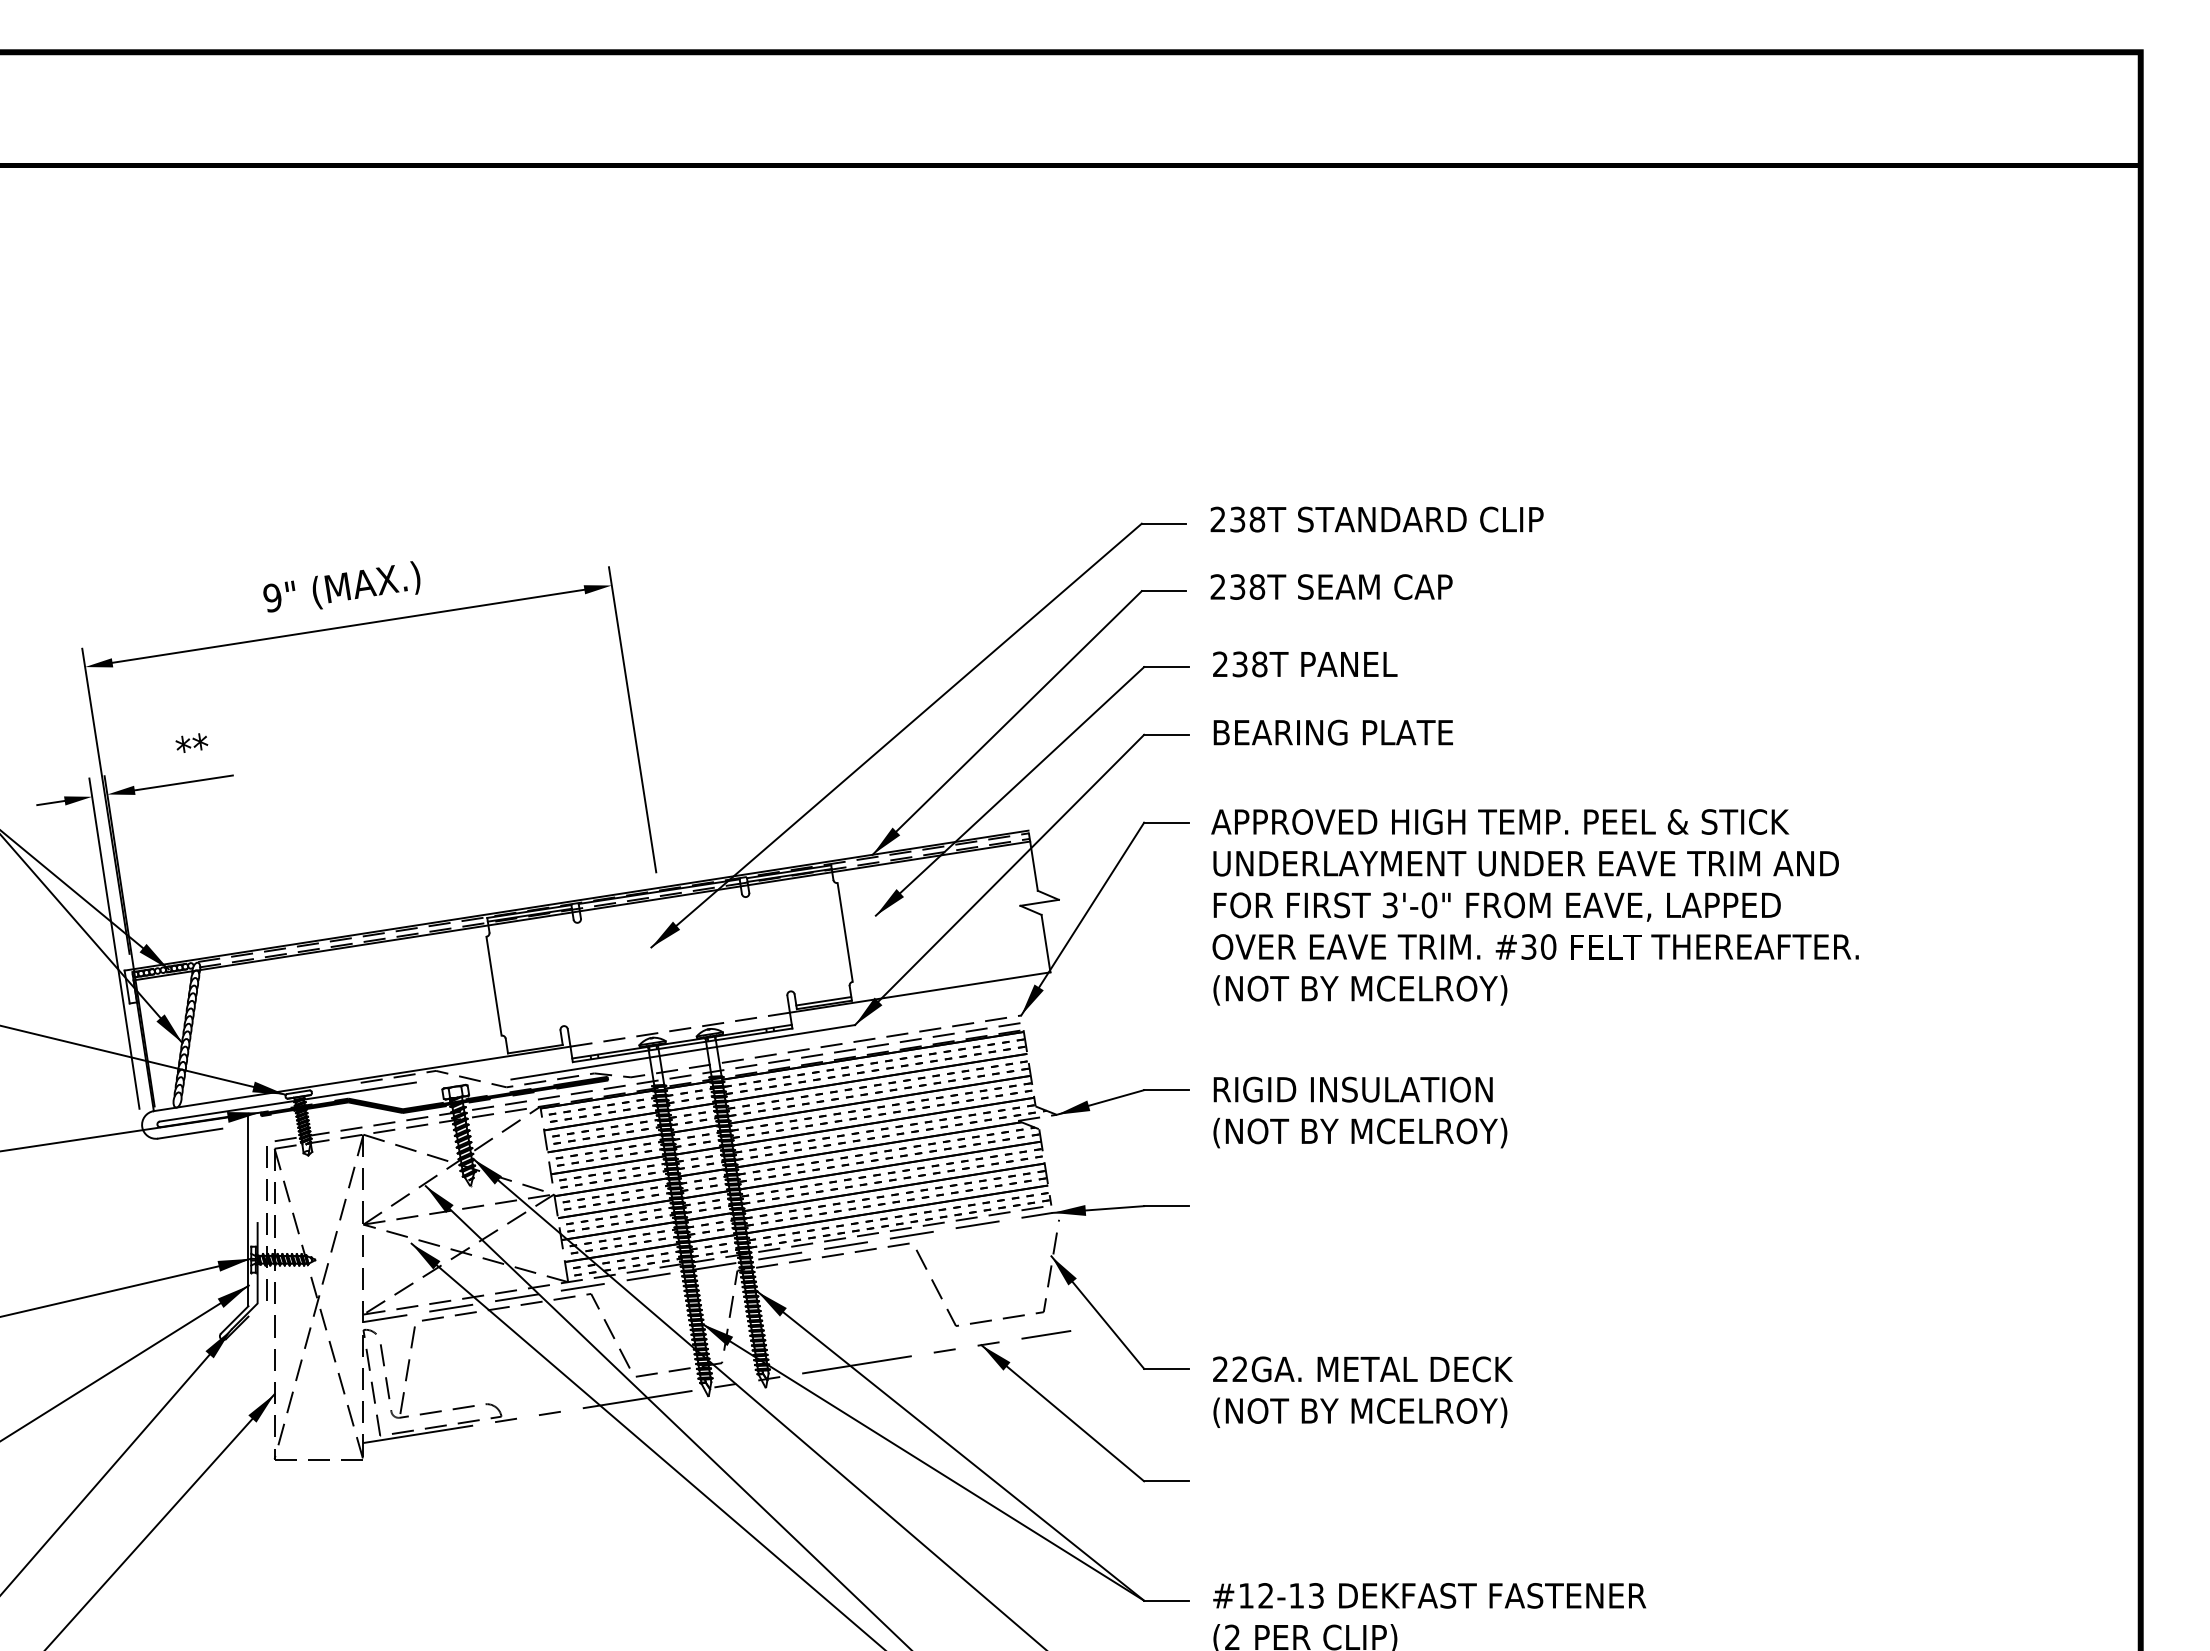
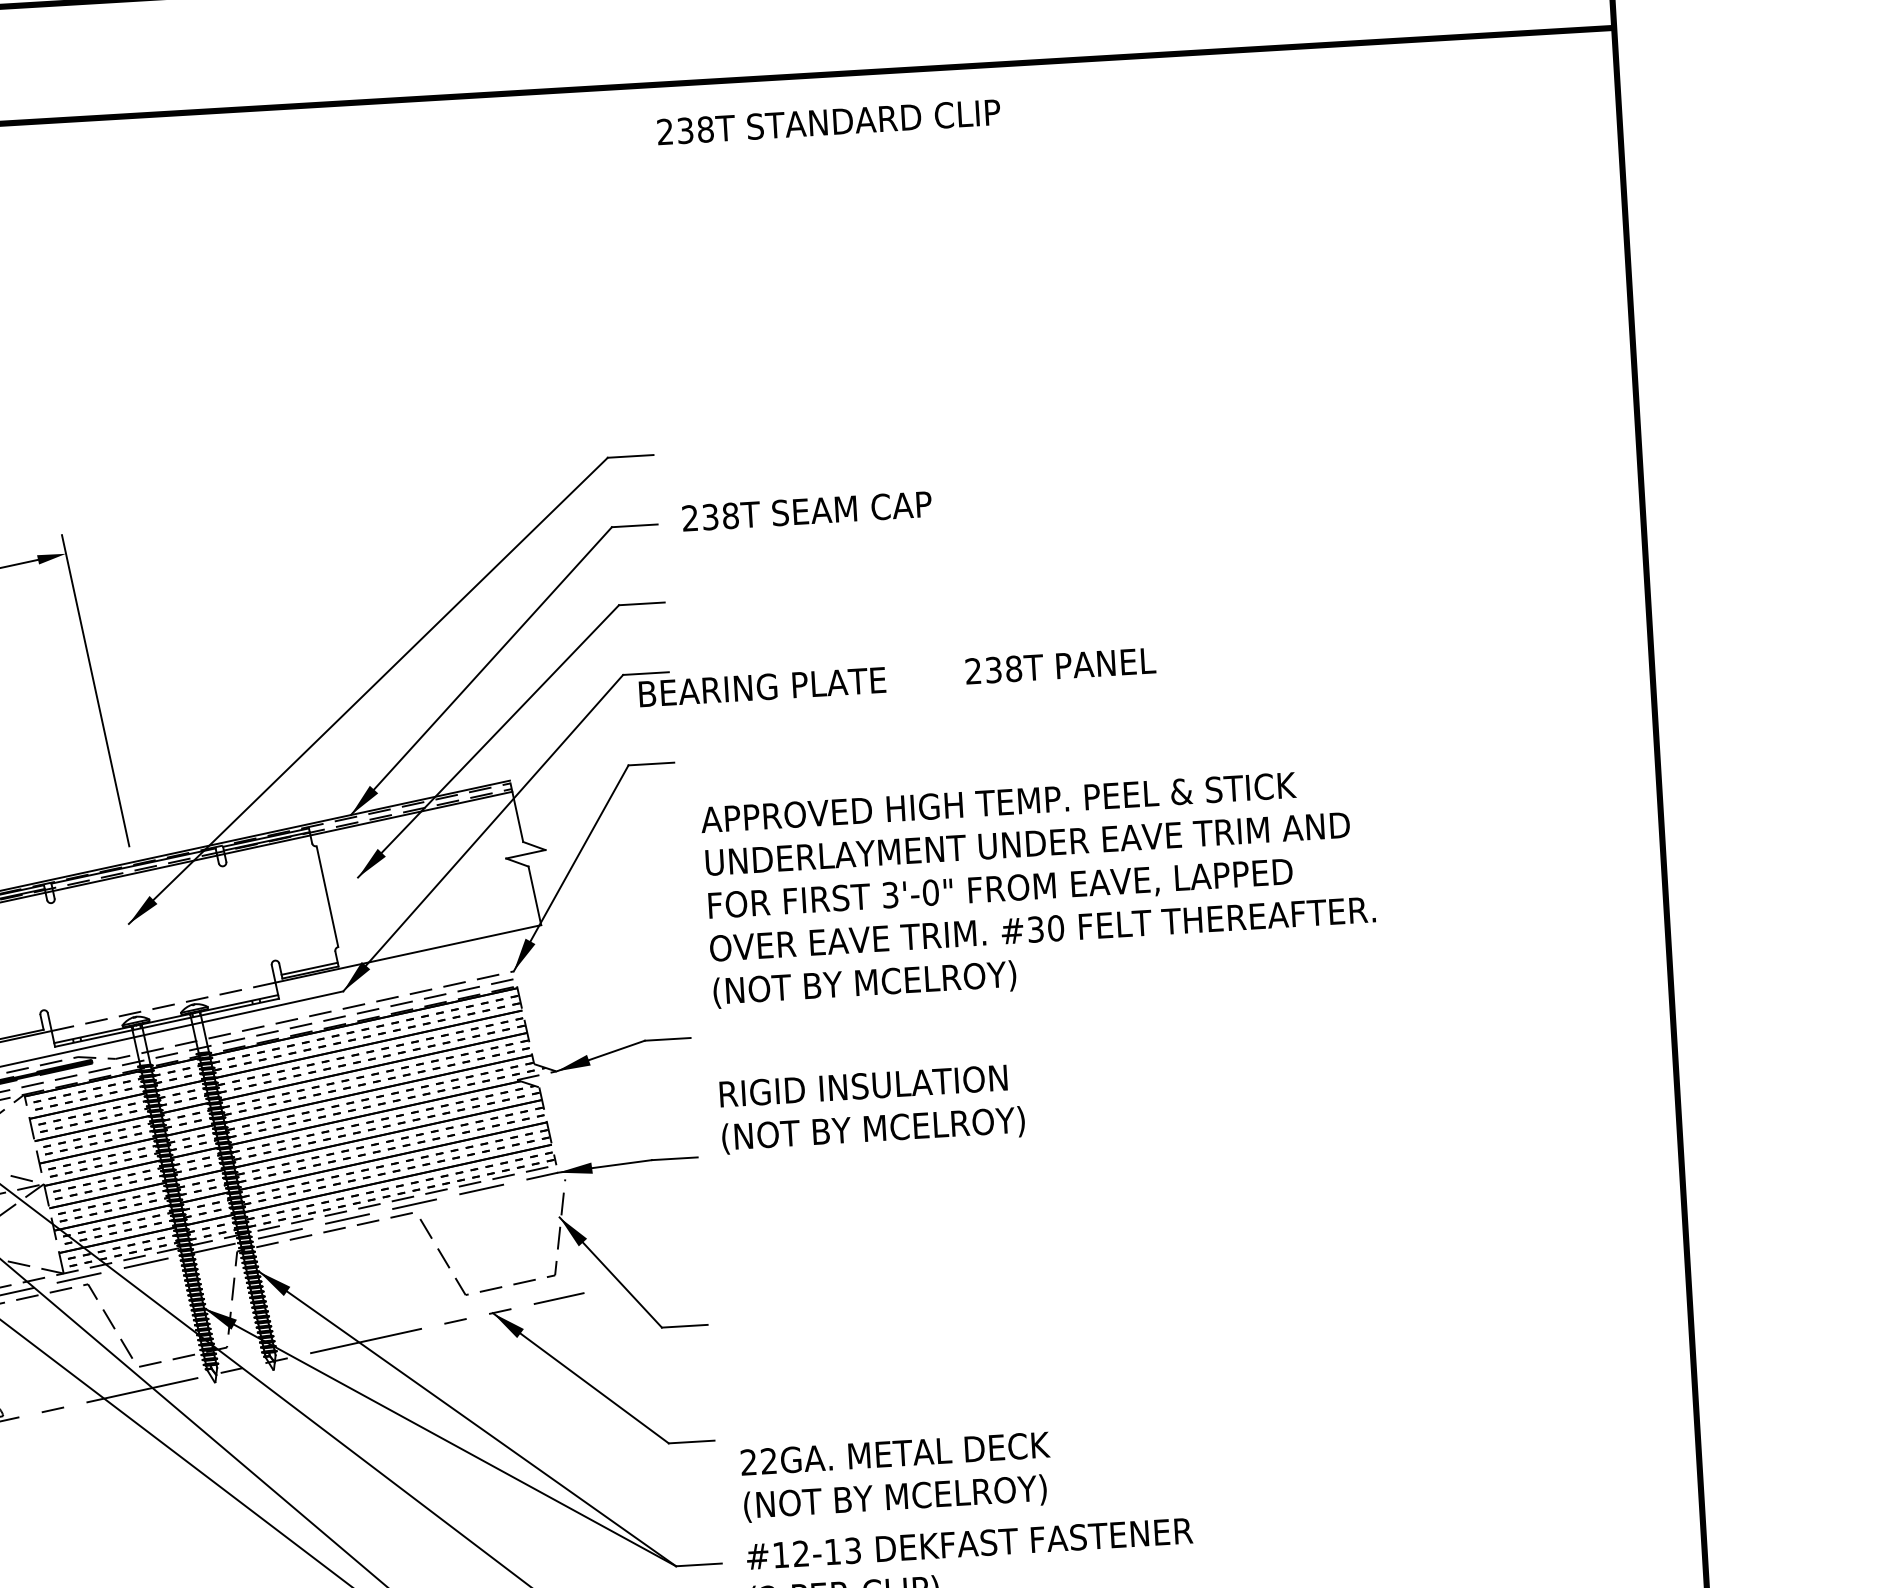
text: (1376, 519) -> (828, 122), moved
text: (1305, 664) -> (1060, 666), moved
text: (1332, 732) -> (761, 687), moved
text: (1534, 907) -> (1039, 888), moved
text: (1360, 1112) -> (872, 1109), moved
text: (1362, 1391) -> (896, 1476), moved

